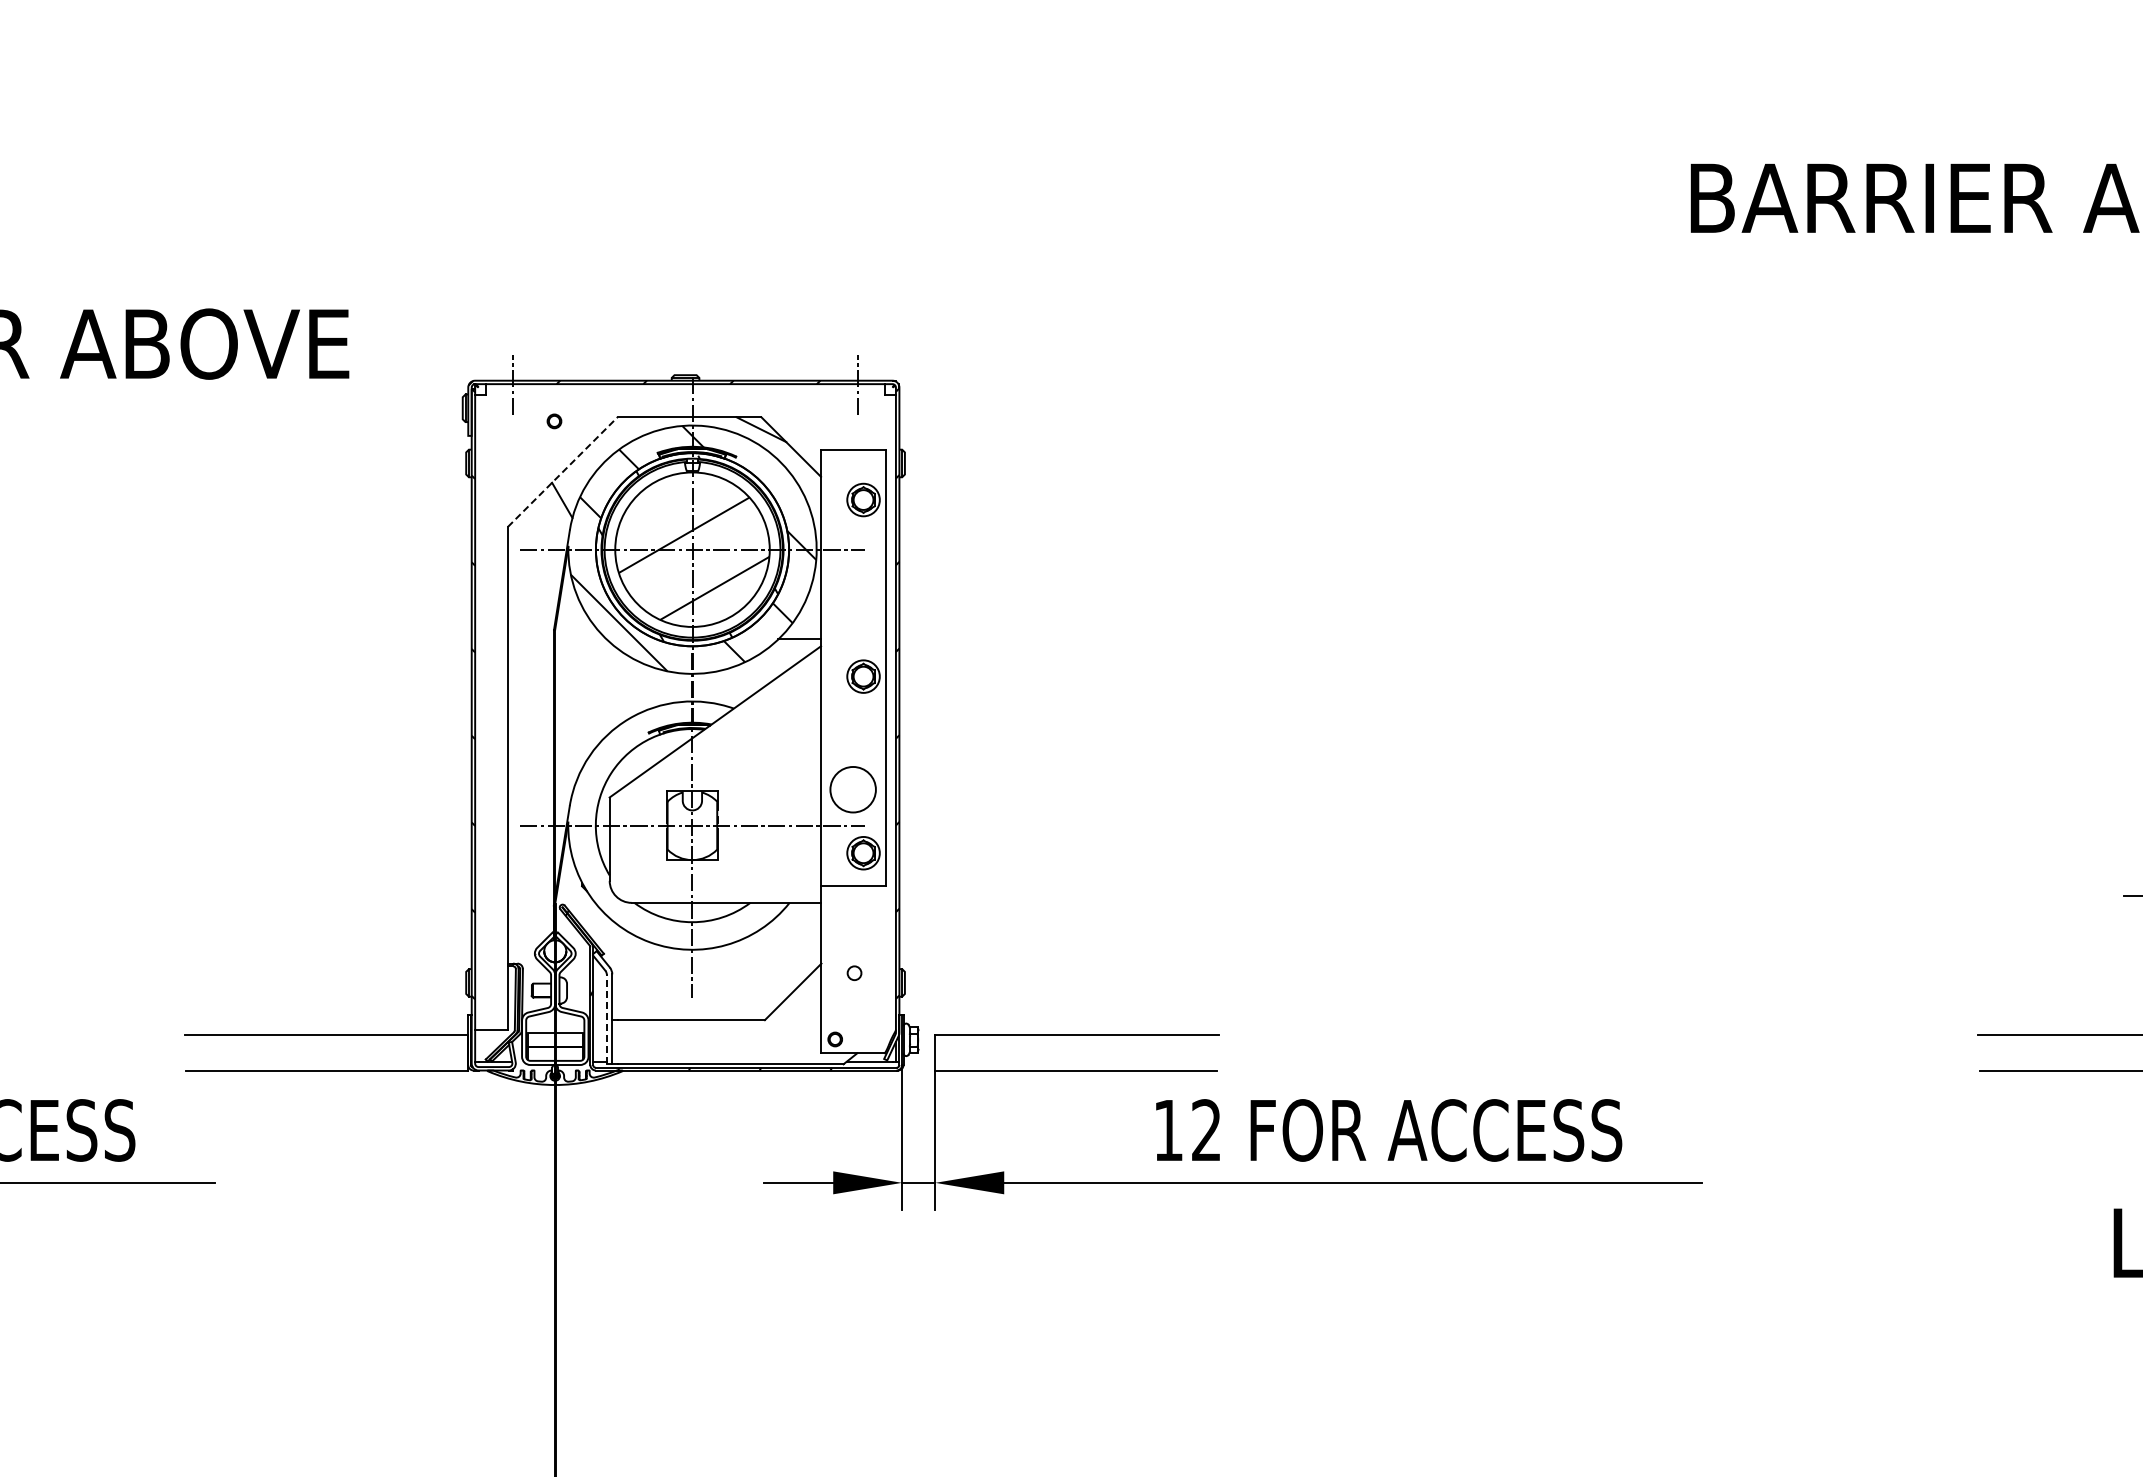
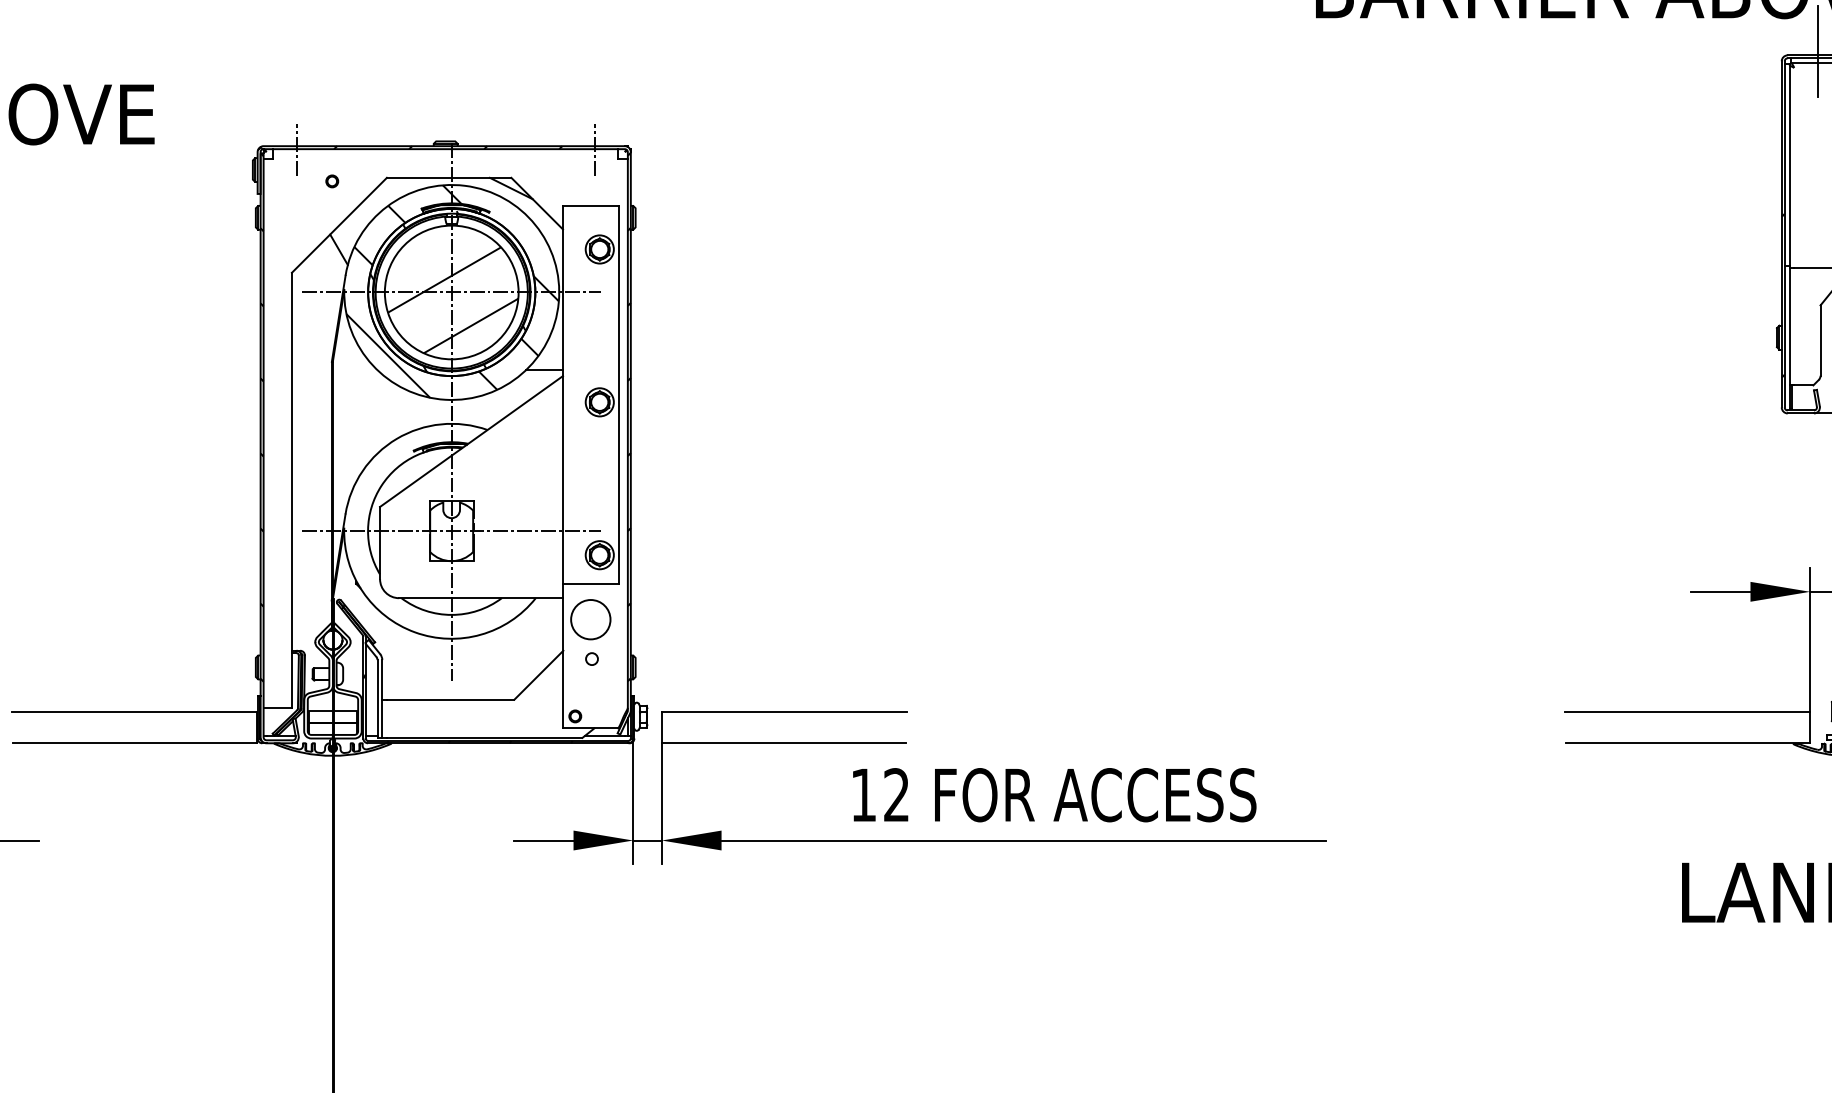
line: (562, 472) -> (339, 225), dashed -> solid
circle: (852, 789) -> (590, 619), moved
line: (606, 1019) -> (377, 699), dashed -> solid

